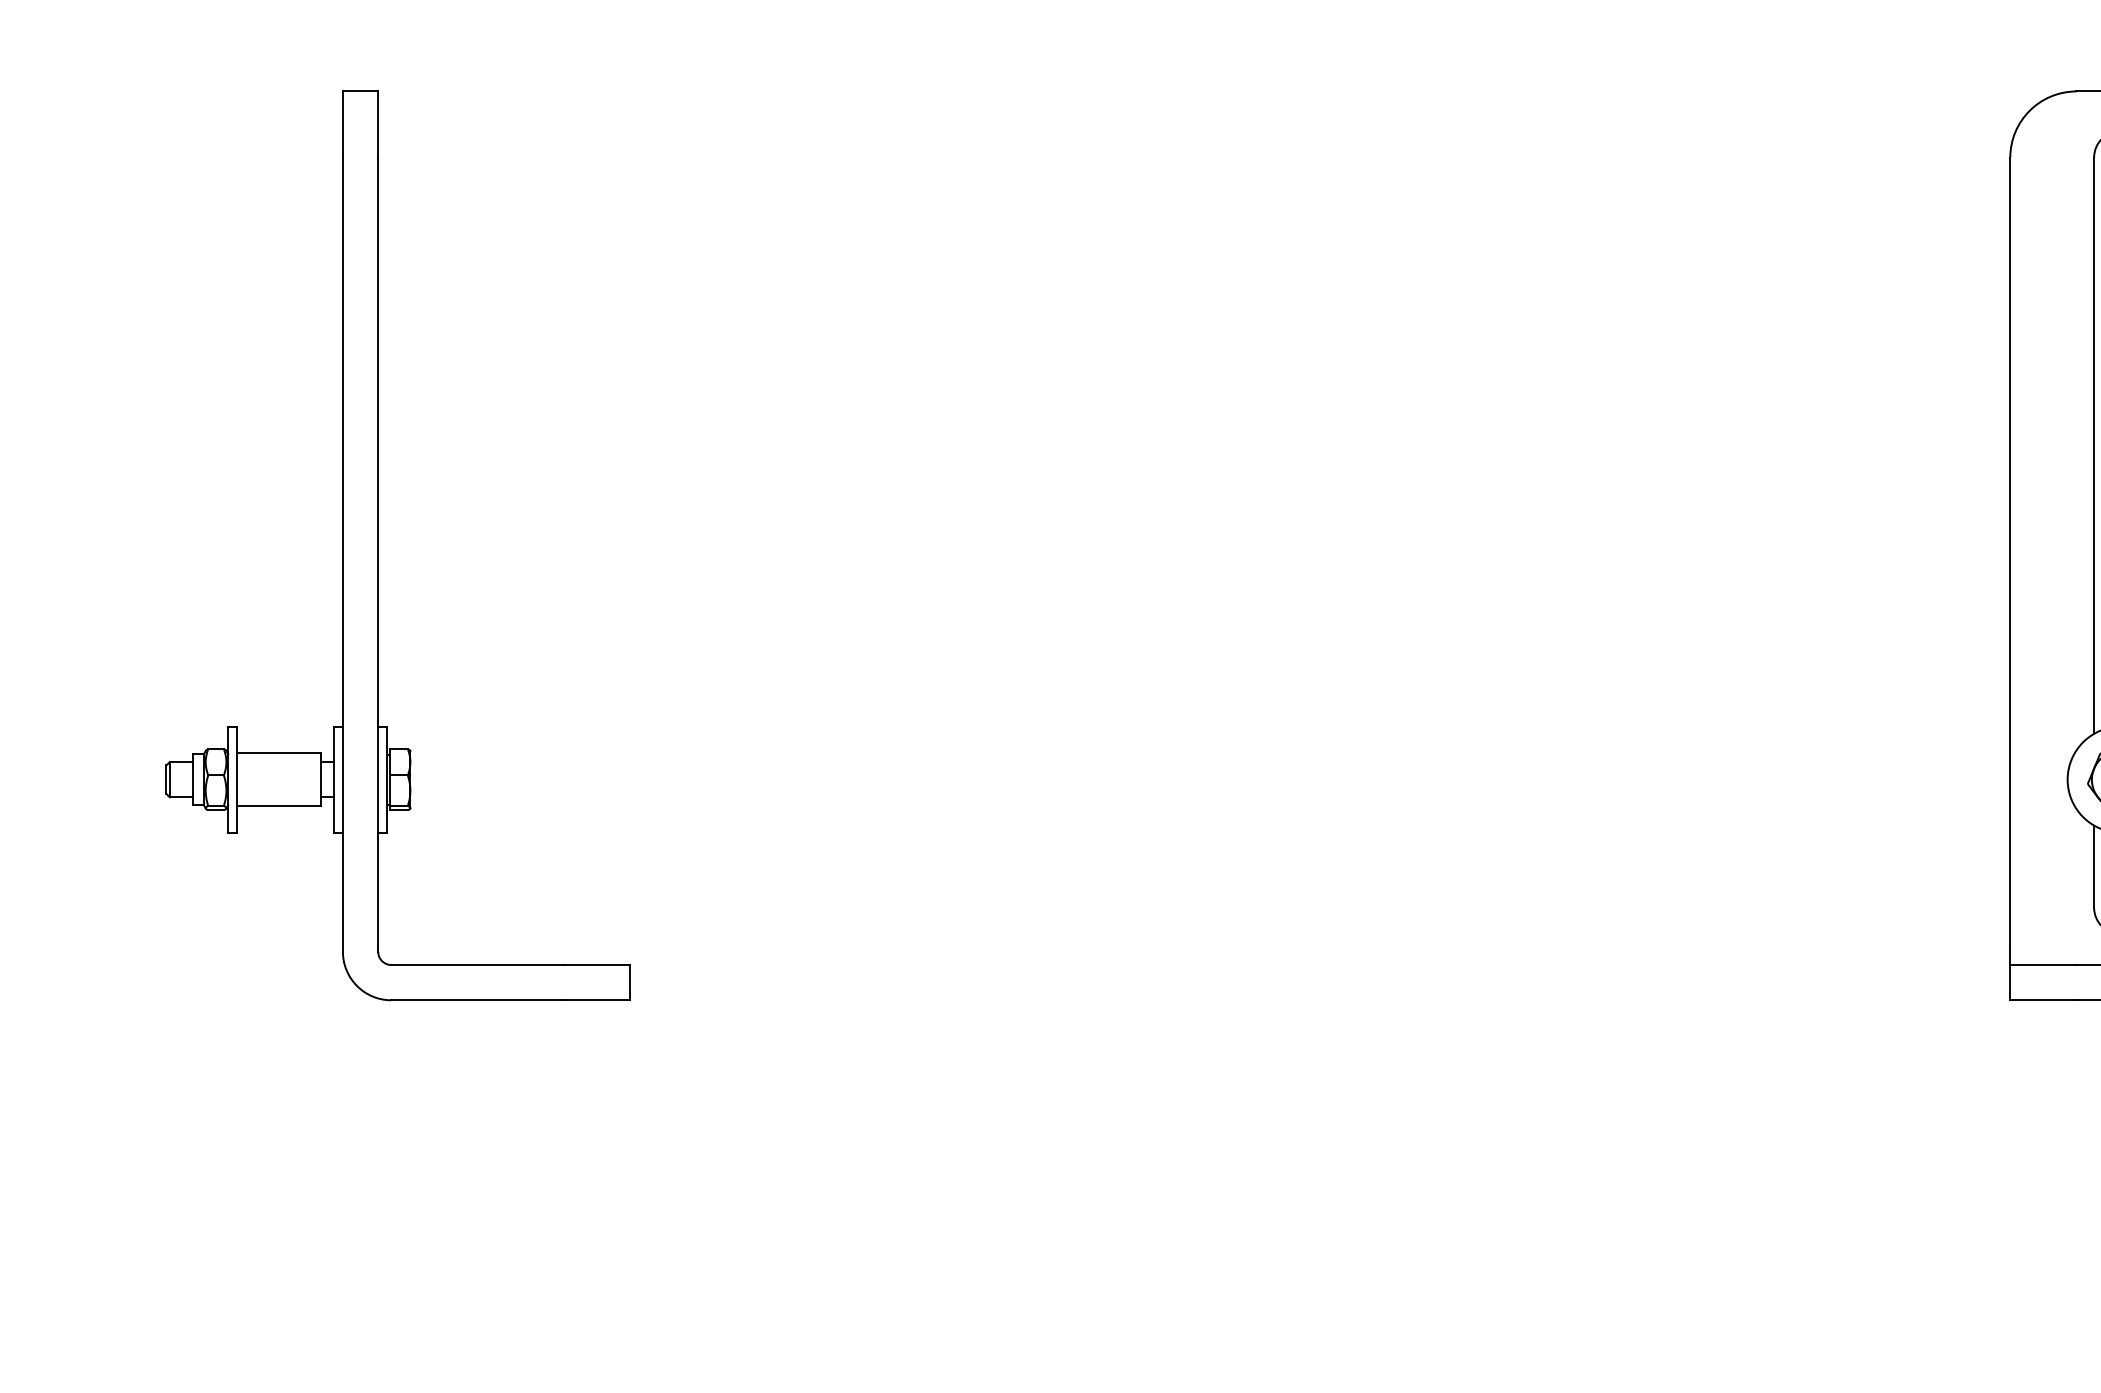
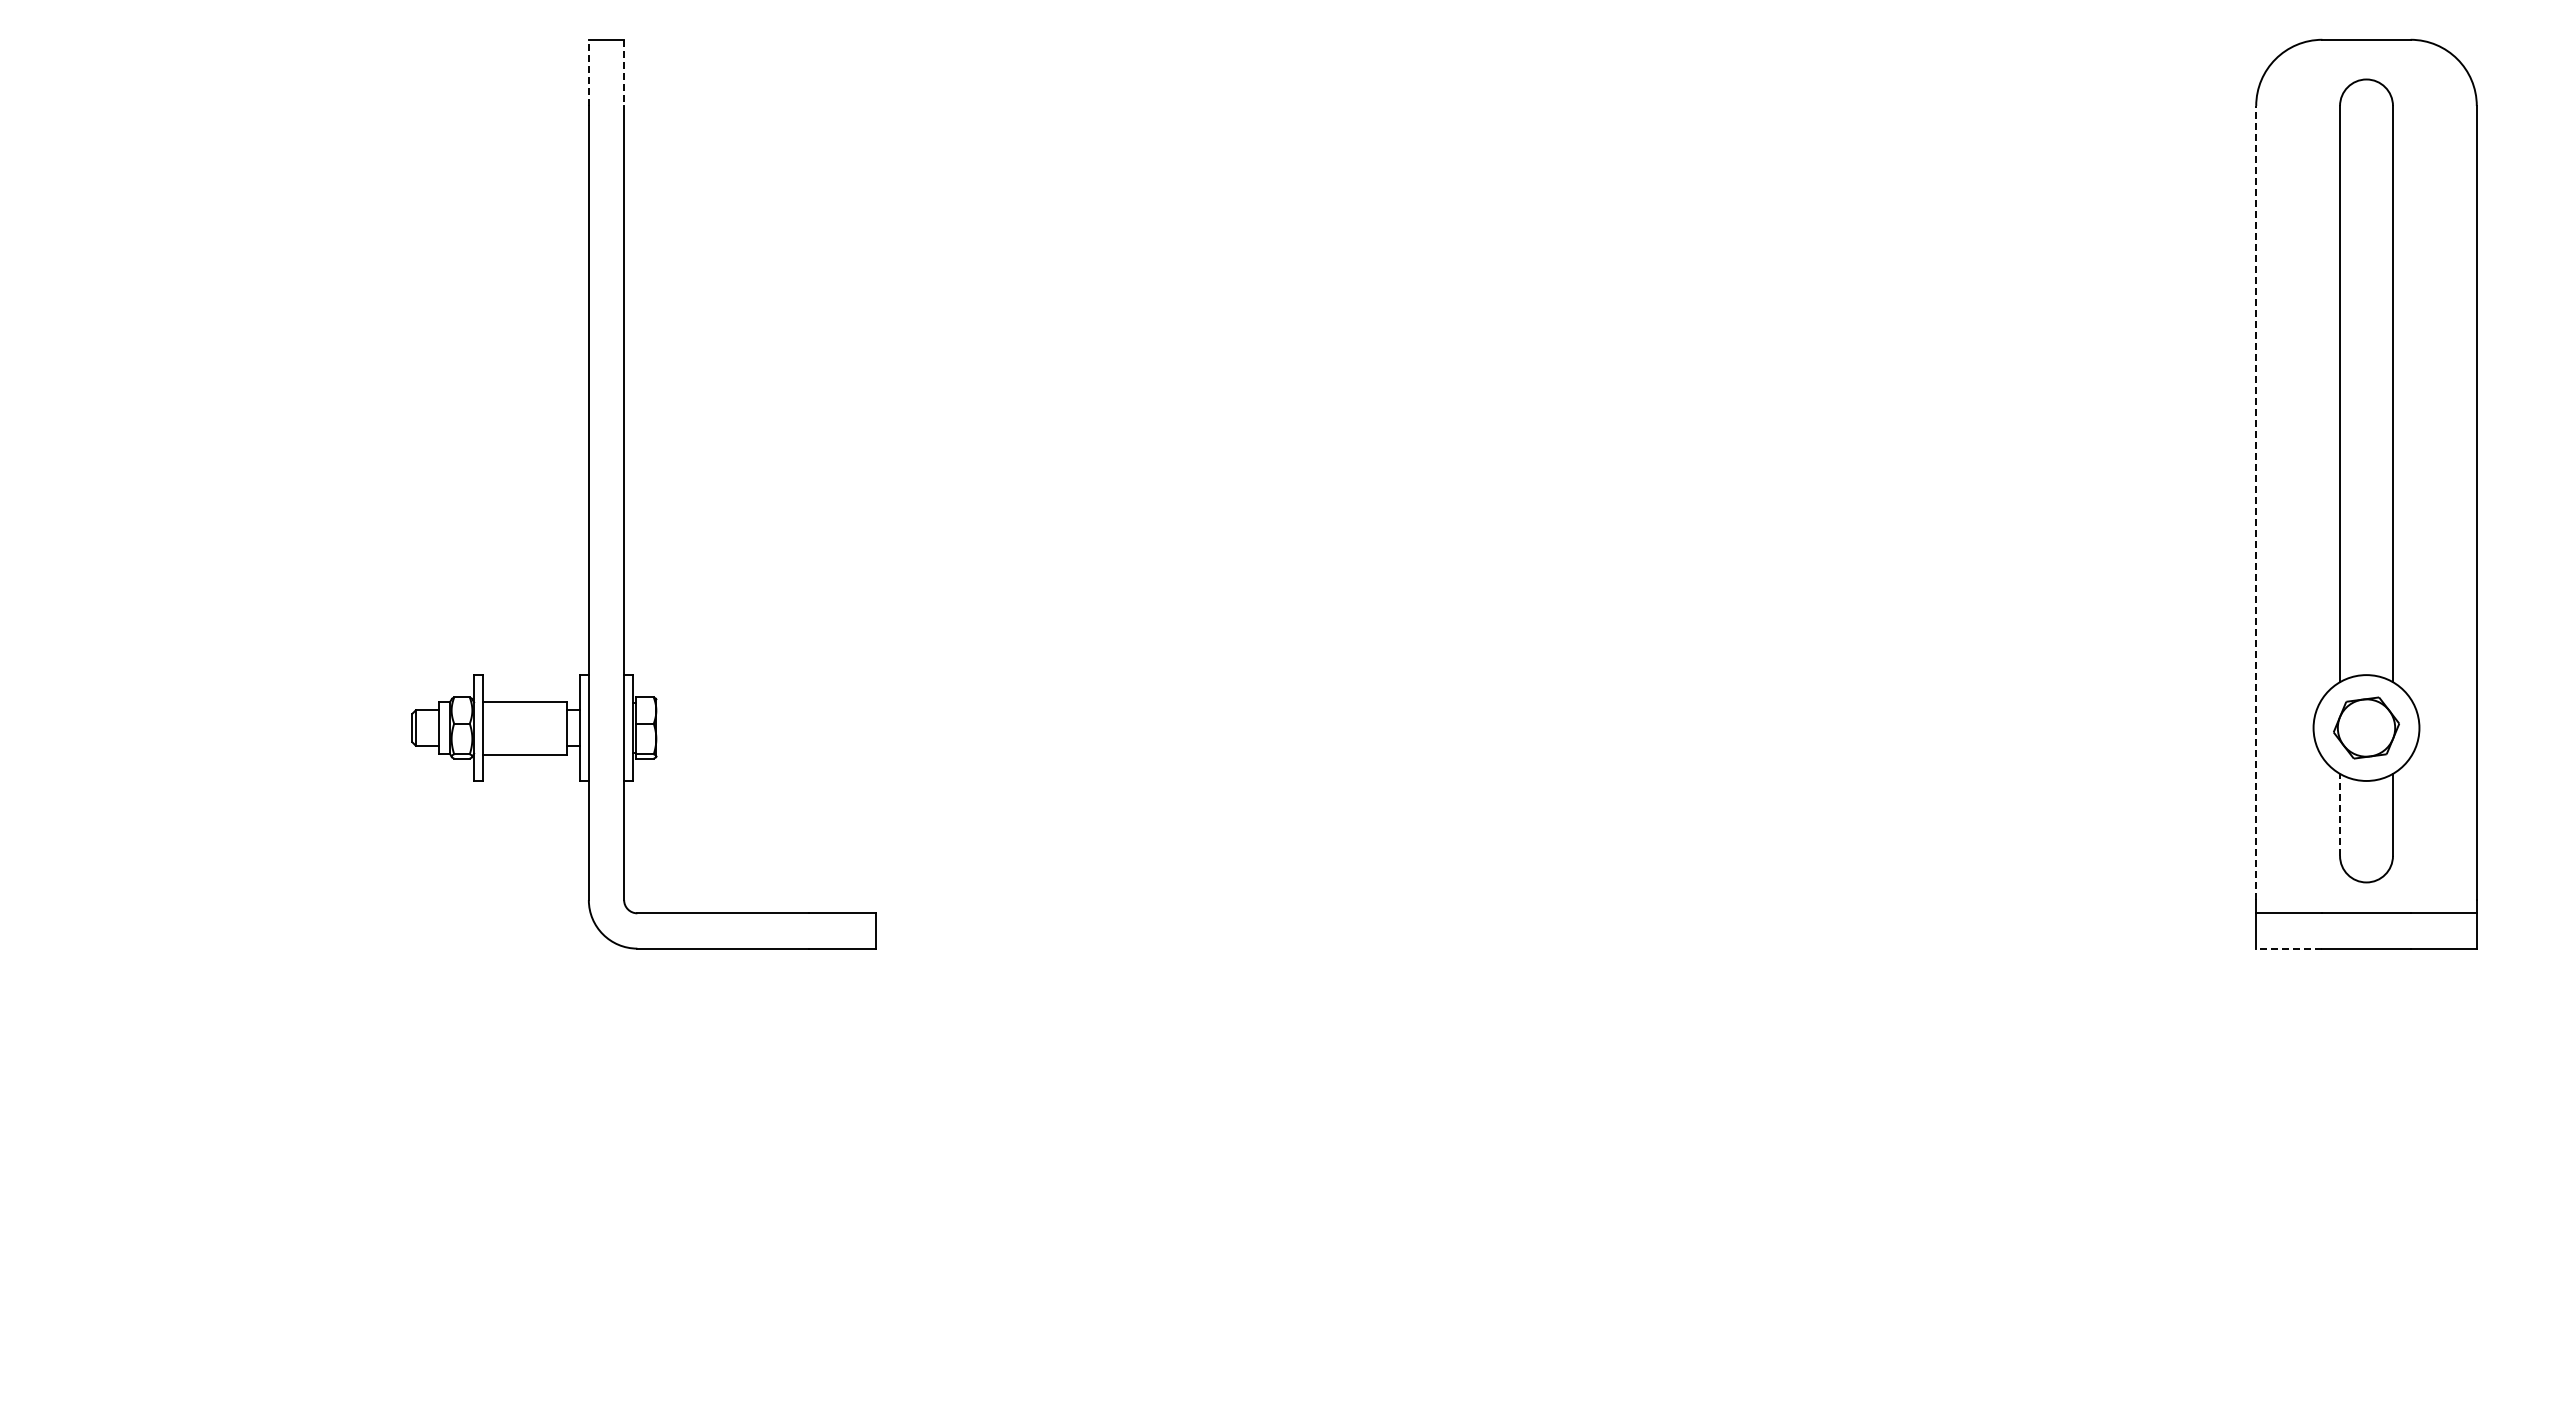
line: (342, 124) -> (588, 72), solid -> dashed
line: (378, 125) -> (624, 73), solid -> dashed
line: (2010, 554) -> (2256, 502), solid -> dashed
line: (2094, 866) -> (2340, 814), solid -> dashed
line: (2042, 1000) -> (2288, 948), solid -> dashed

